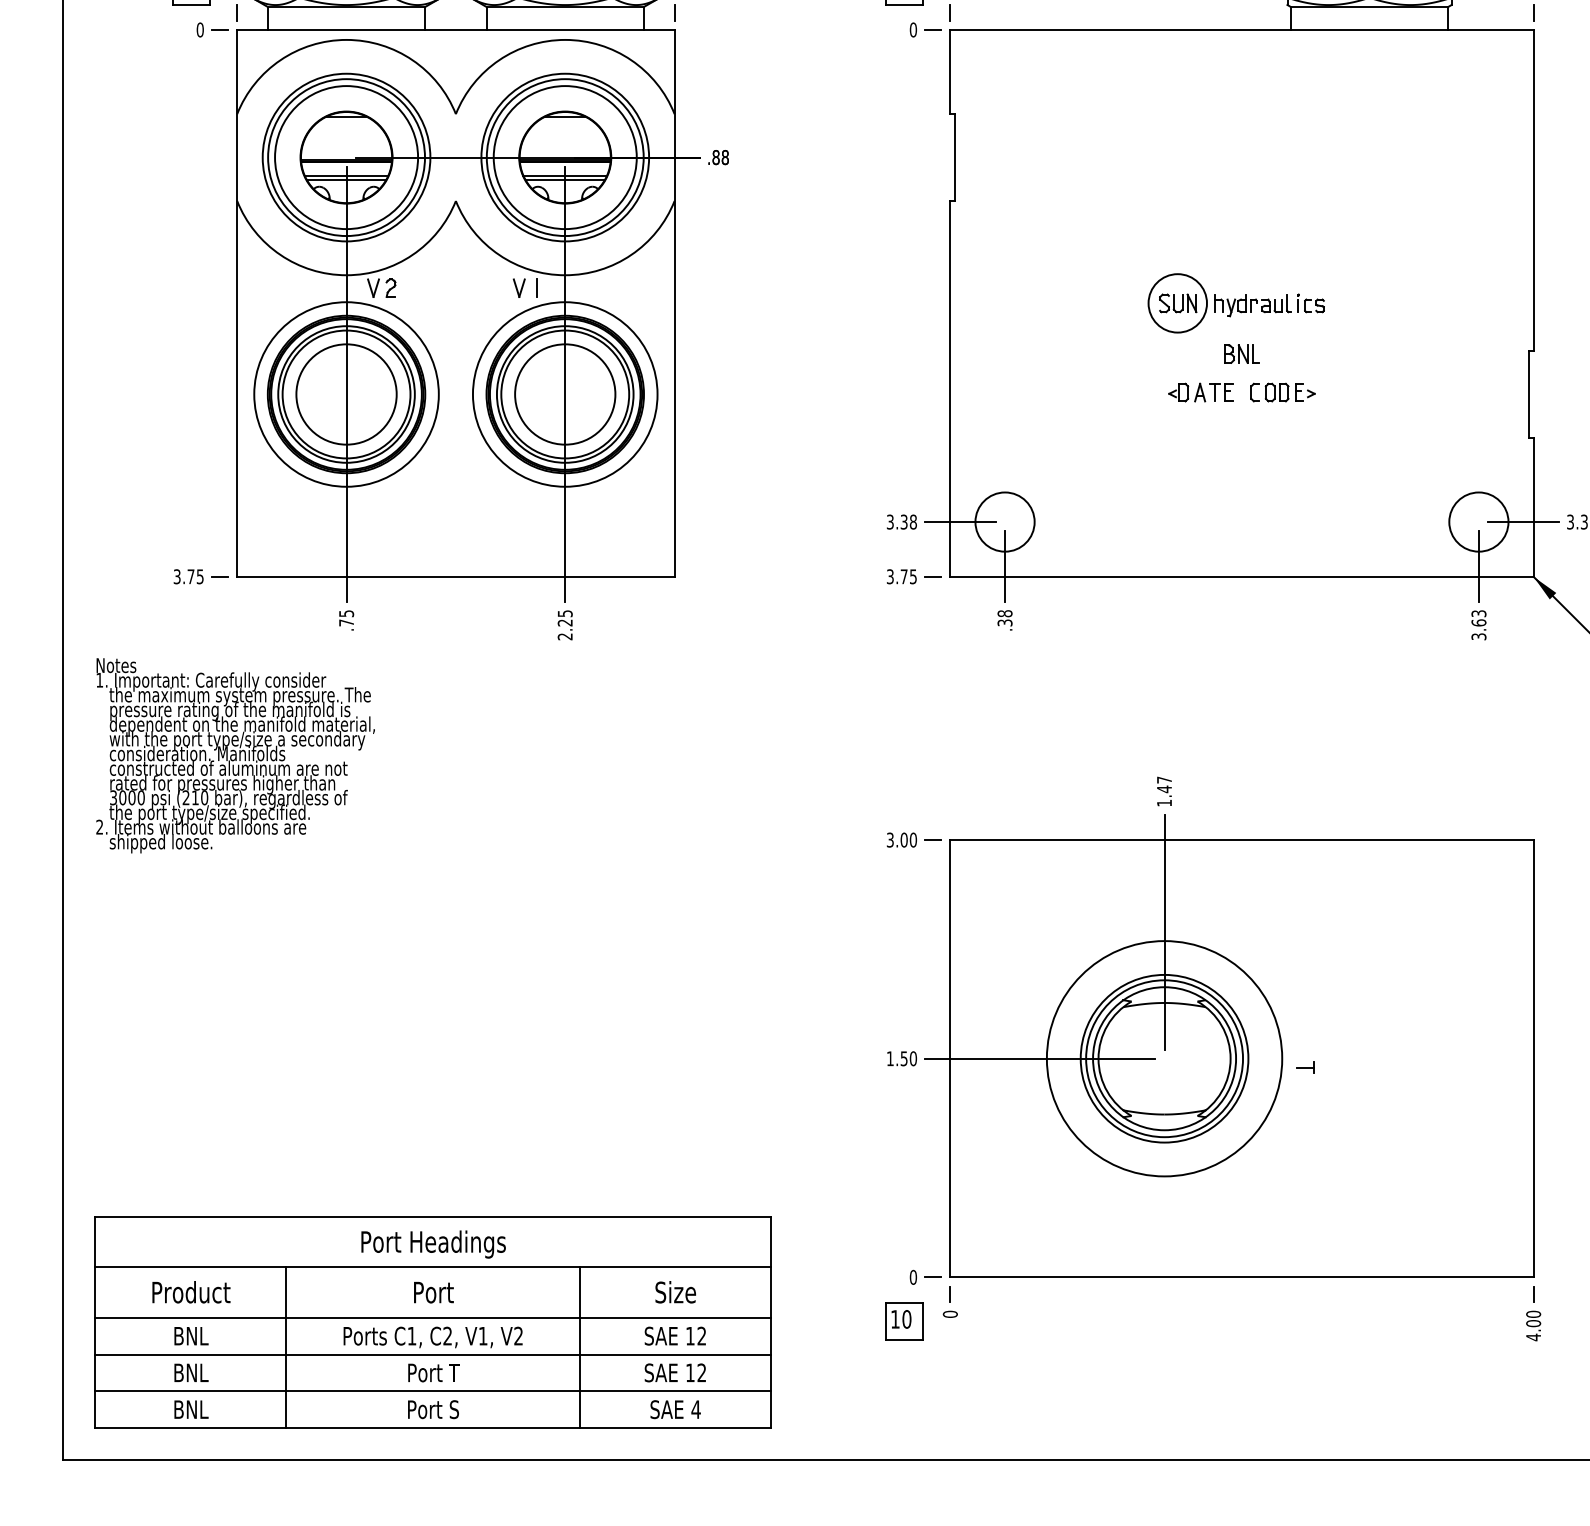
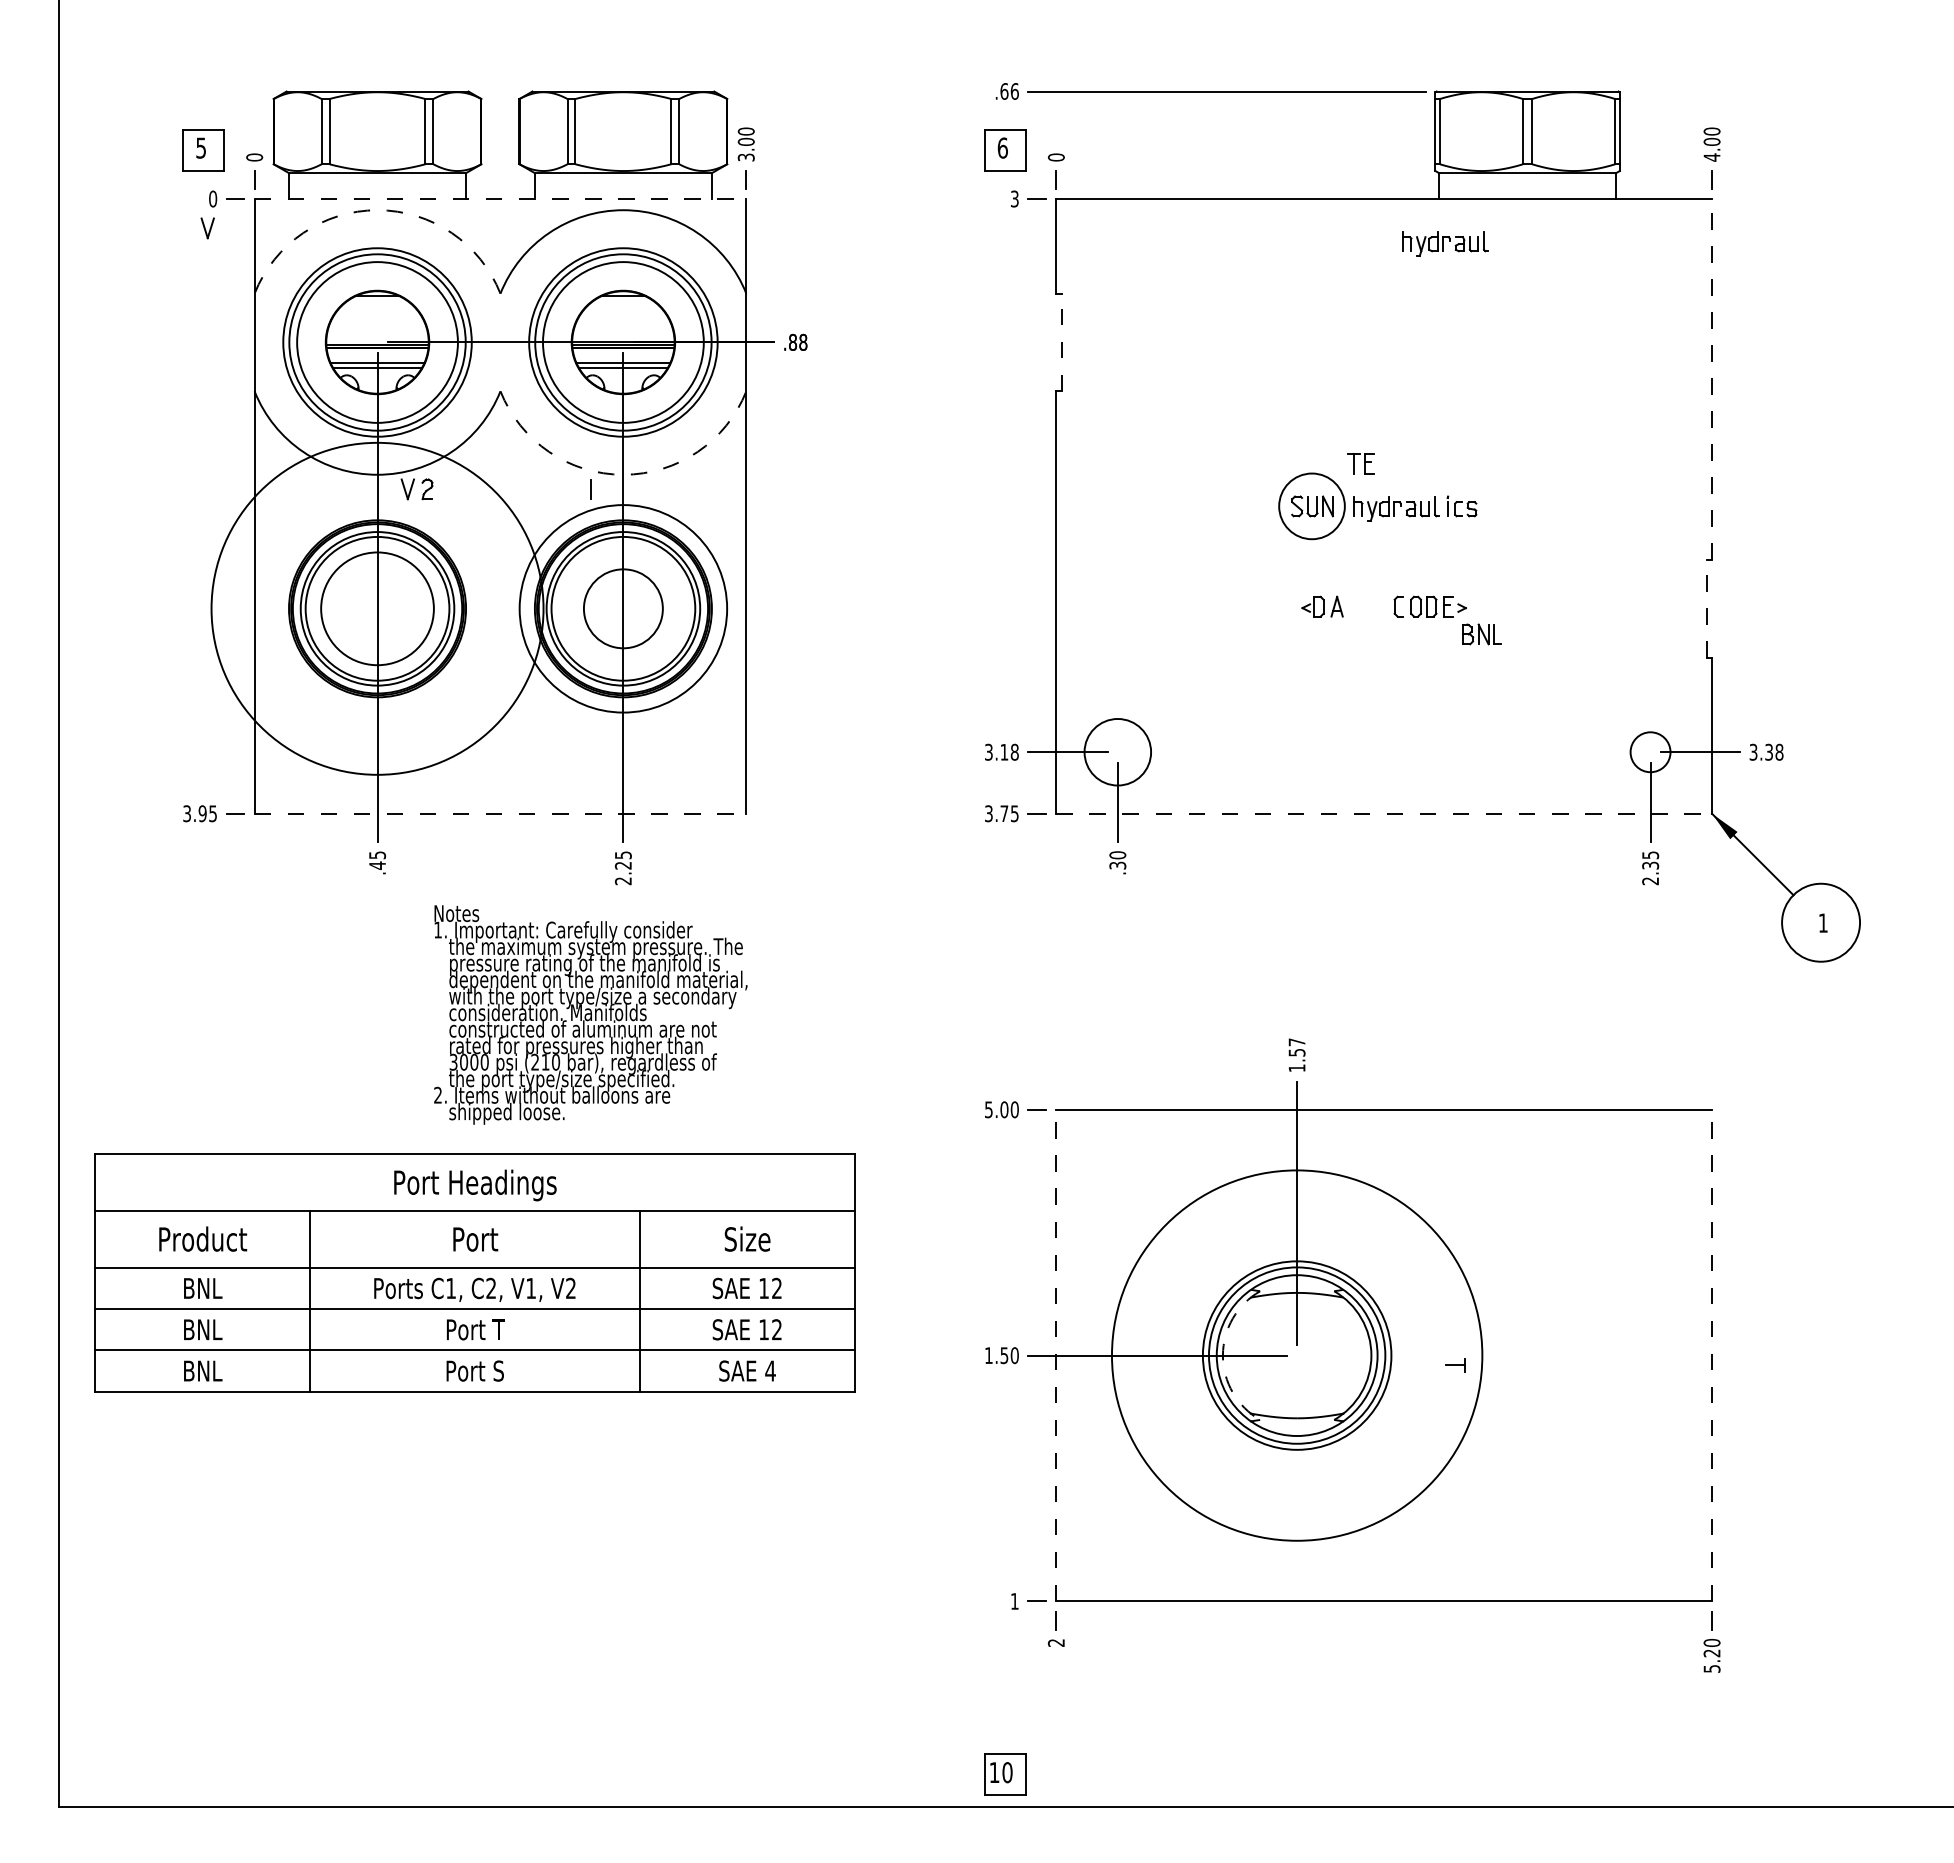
text: (913, 29) -> (1014, 198), 0 -> 3
line: (455, 30) -> (500, 199), solid -> dashed
arc: (346, 40) -> (377, 210), solid -> dashed
part: (1296, 69) -> (1445, 243), added
line: (954, 157) -> (1061, 342), solid -> dashed
line: (1534, 190) -> (1712, 379), solid -> dashed
arc: (565, 275) -> (623, 474), solid -> dashed
part: (519, 288) -> (207, 228), moved
part: (1241, 354) -> (1481, 634), moved
part: (1220, 392) -> (1360, 463), moved
circle: (346, 394) -> (377, 608), size x1.6
circle: (565, 394) -> (623, 608), size x0.7
line: (1528, 394) -> (1706, 608), solid -> dashed
text: (904, 521) -> (1004, 751), 3.38 -> 3.18
circle: (1478, 521) -> (1650, 751), size x0.6
text: (190, 576) -> (202, 813), 3.75 -> 3.95
line: (455, 576) -> (500, 813), solid -> dashed
line: (1242, 576) -> (1384, 813), solid -> dashed
text: (1004, 613) -> (1117, 855), .38 -> .30
text: (346, 622) -> (377, 865), .75 -> .45
text: (1478, 625) -> (1650, 868), 3.63 -> 2.35
text: (235, 755) -> (590, 1014), moved
text: (1163, 789) -> (1296, 1052), 1.47 -> 1.57
text: (890, 839) -> (988, 1109), 3.00 -> 5.00
line: (950, 1058) -> (1056, 1355), solid -> dashed
arc: (1098, 1058) -> (1222, 1355), solid -> dashed
circle: (1163, 1058) -> (1296, 1355), size x1.4
line: (1534, 1058) -> (1712, 1355), solid -> dashed
text: (913, 1277) -> (1014, 1601), 0 -> 1
text: (950, 1313) -> (1056, 1642), 0 -> 2
part: (432, 1321) -> (474, 1272), moved
part: (905, 1321) -> (1005, 1774), moved
text: (1533, 1330) -> (1711, 1661), 4.00 -> 5.20

